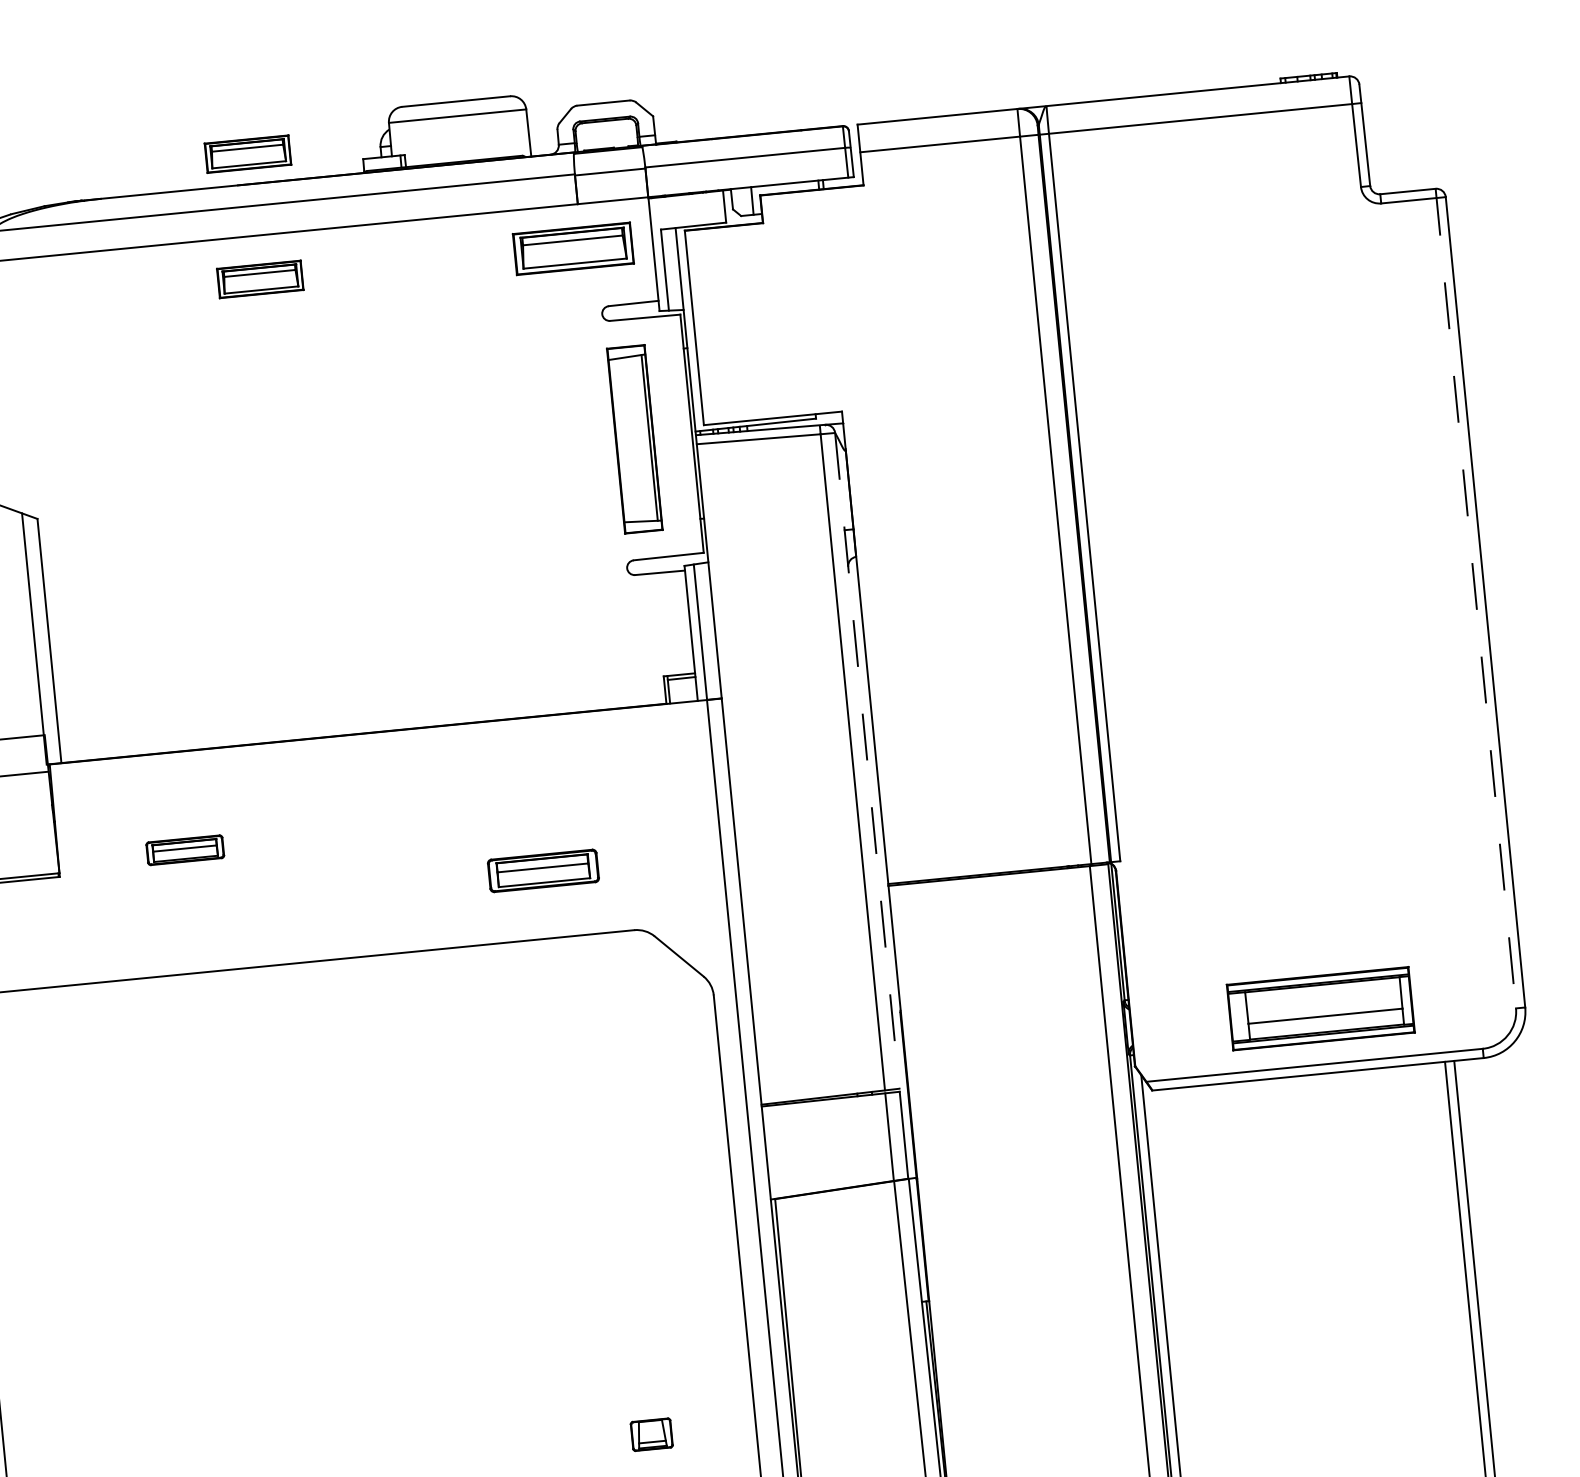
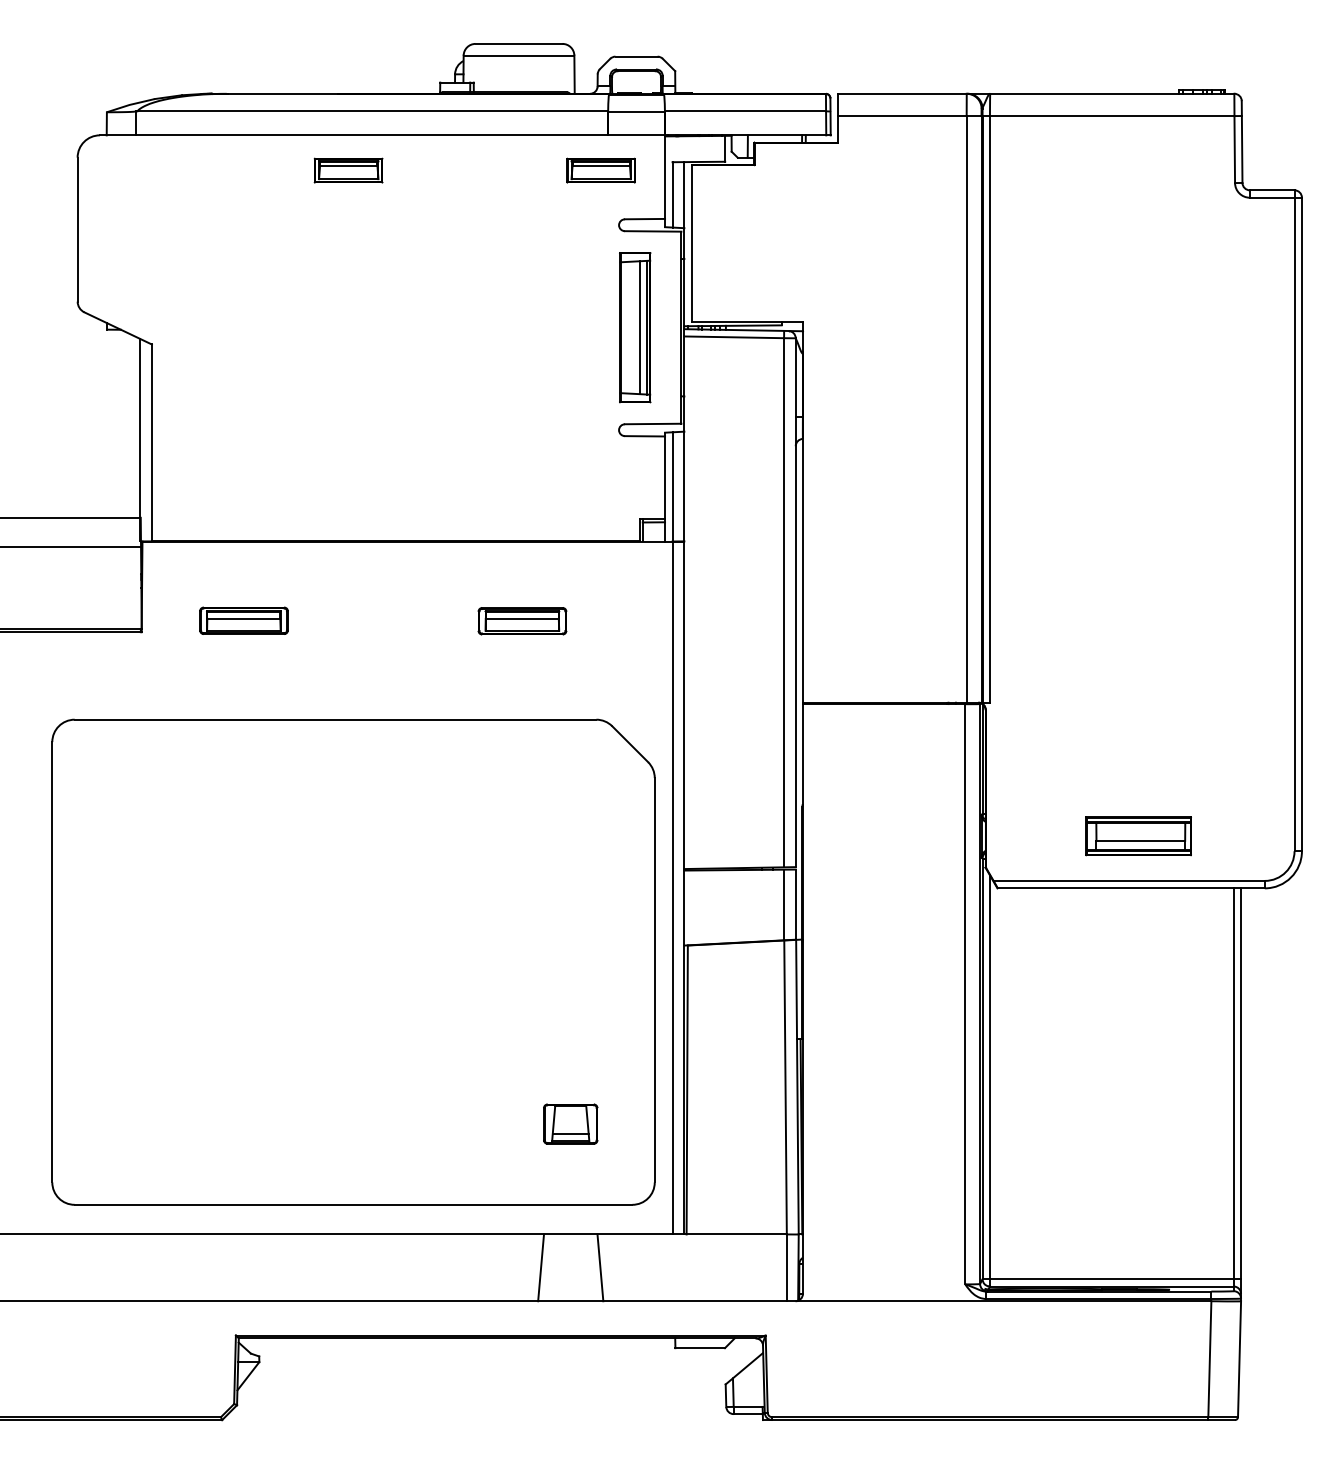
part: (247, 154) -> (348, 69), removed
part: (572, 248) -> (600, 170), size x0.71
line: (640, 438) -> (639, 327), added
line: (1475, 599) -> (1294, 521), dashed -> solid
line: (867, 761) -> (795, 603), dashed -> solid
part: (184, 850) -> (243, 620), size x1.43
part: (543, 871) -> (522, 621), moved
part: (1320, 1009) -> (1138, 836), size x0.71
part: (651, 1434) -> (570, 1123), size x1.67

